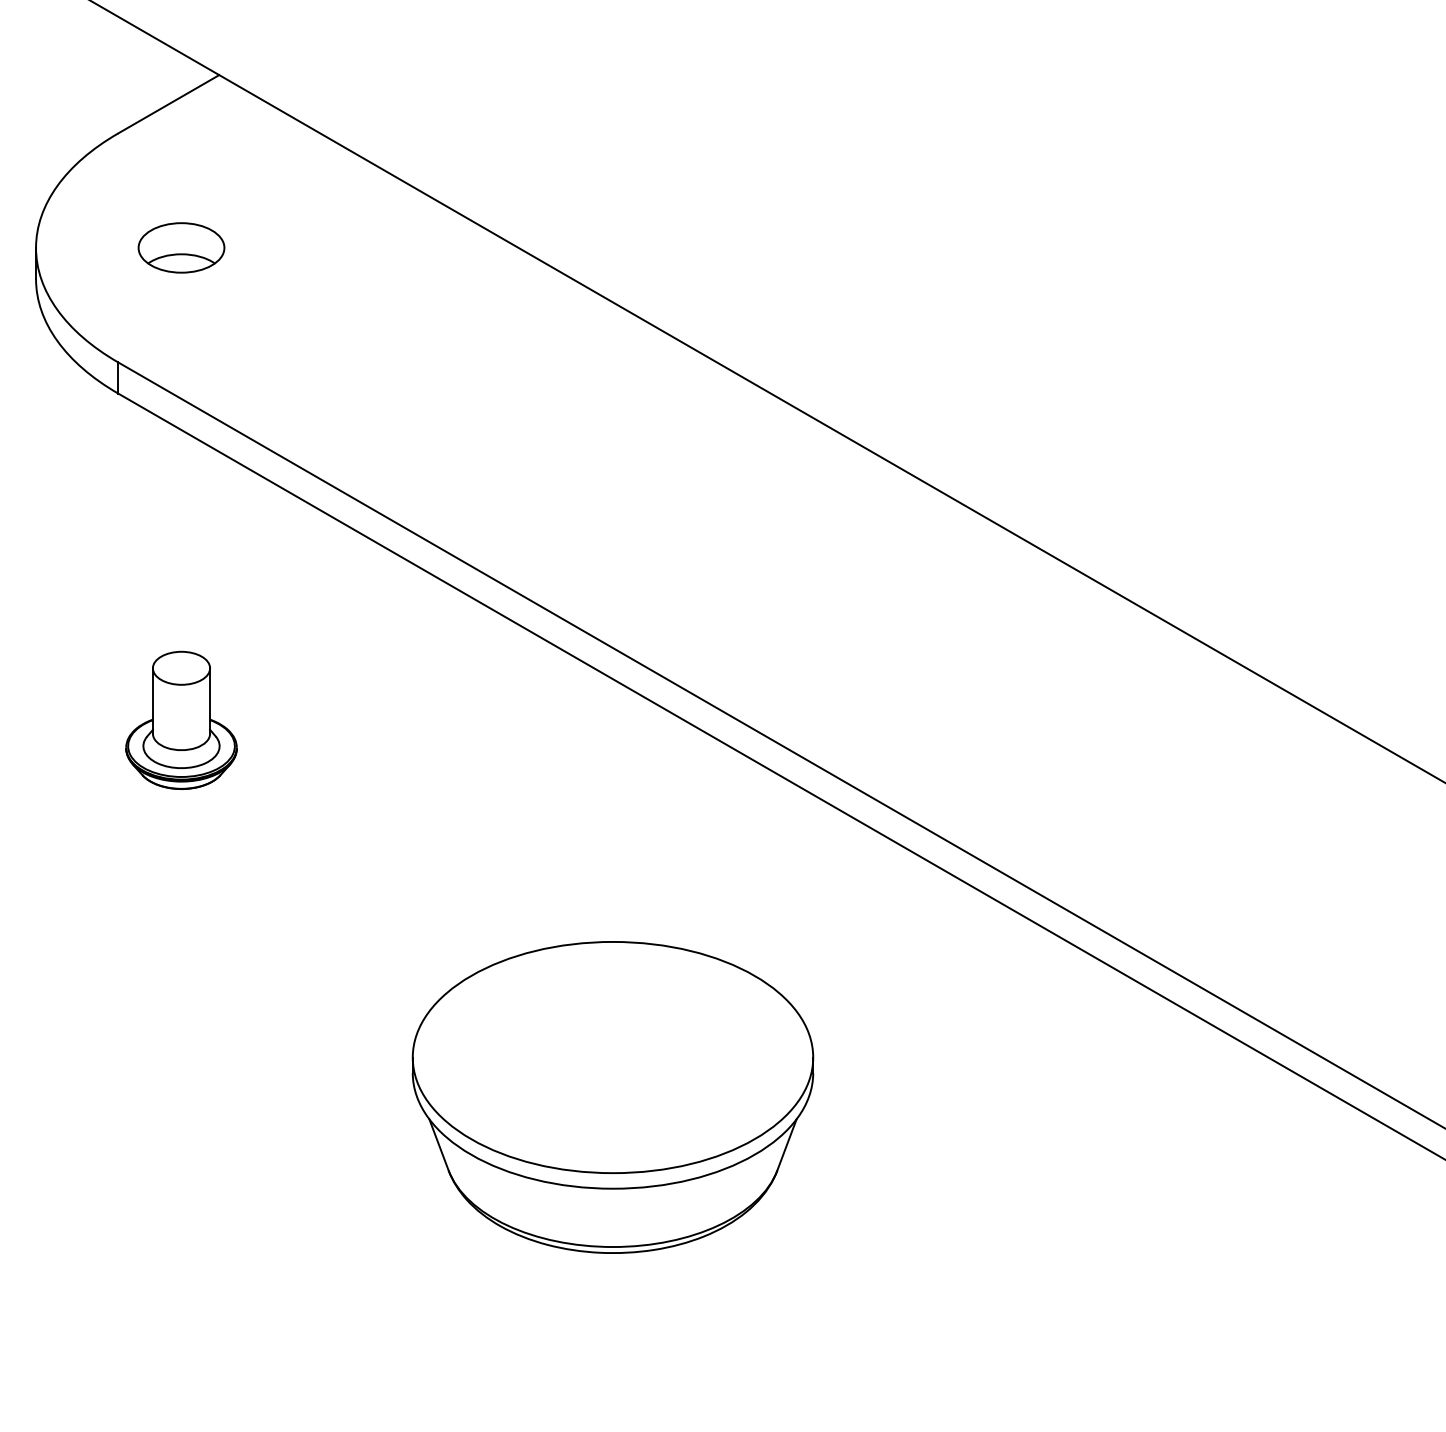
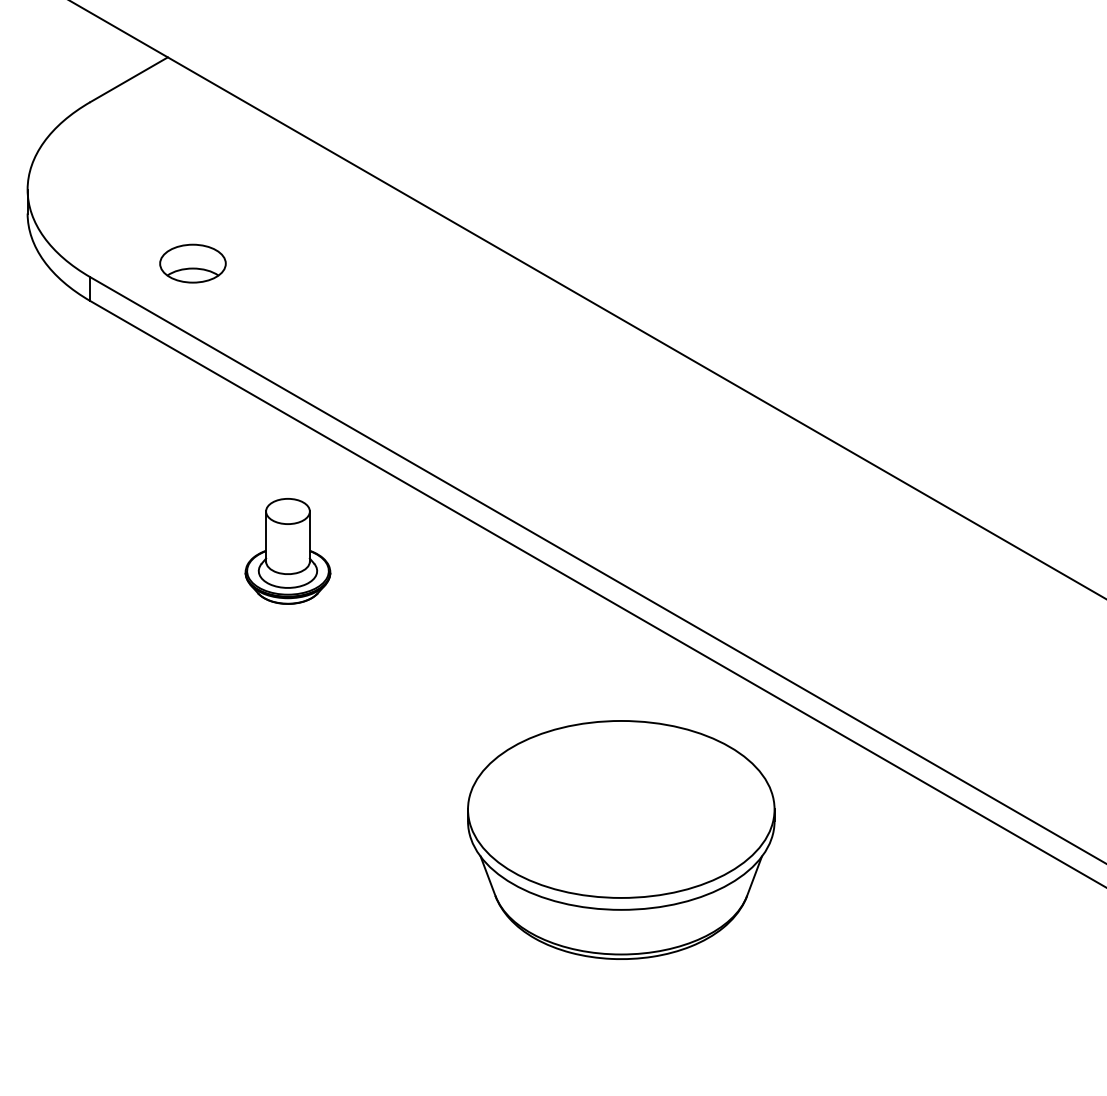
part: (180, 247) -> (192, 263), moved
part: (180, 720) -> (287, 551), moved
part: (613, 1096) -> (621, 839), moved

